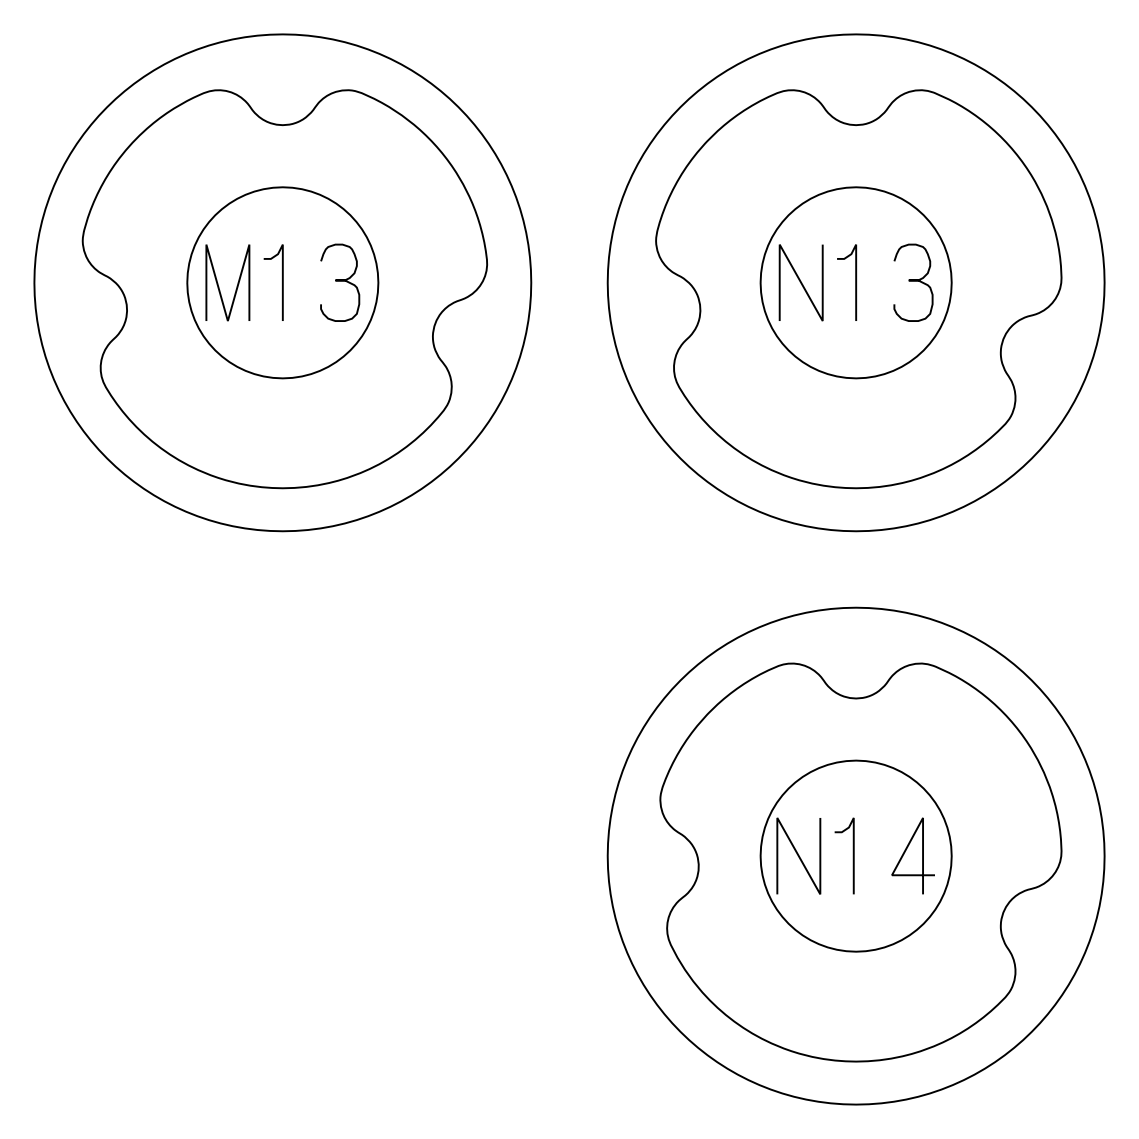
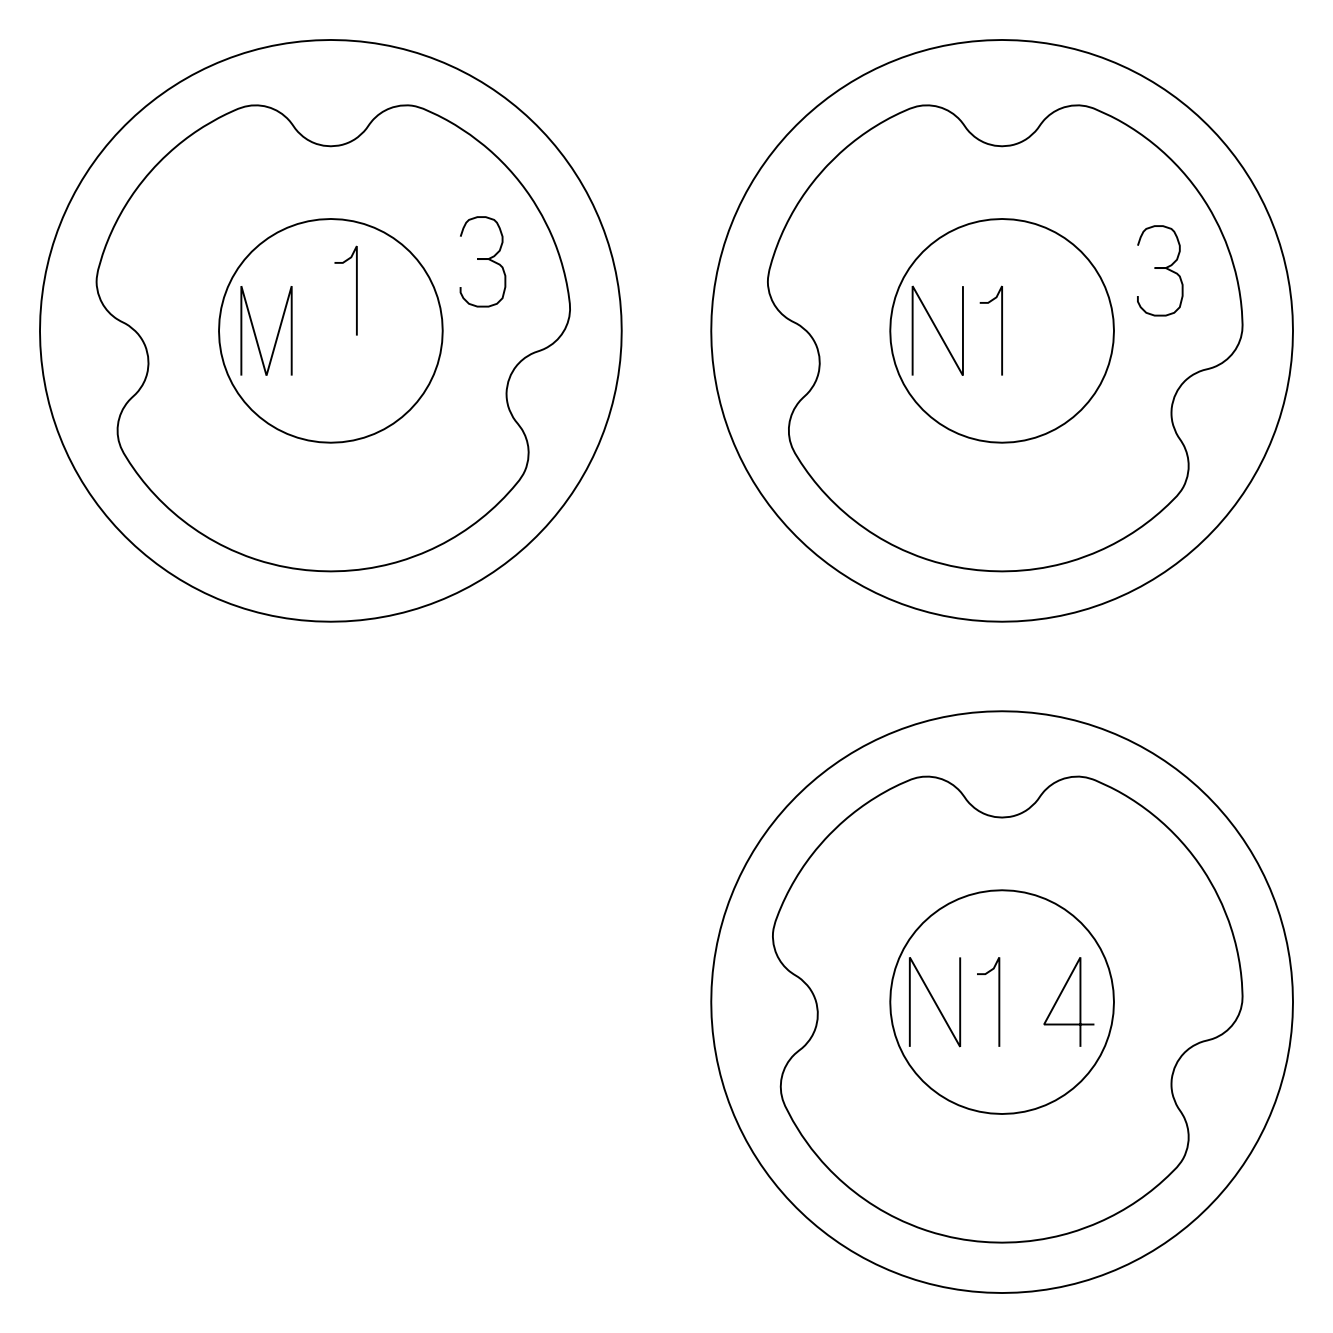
curve: (339, 280) -> (482, 259), moved
curve: (913, 280) -> (1160, 268), moved
curve: (282, 282) -> (356, 290), moved

